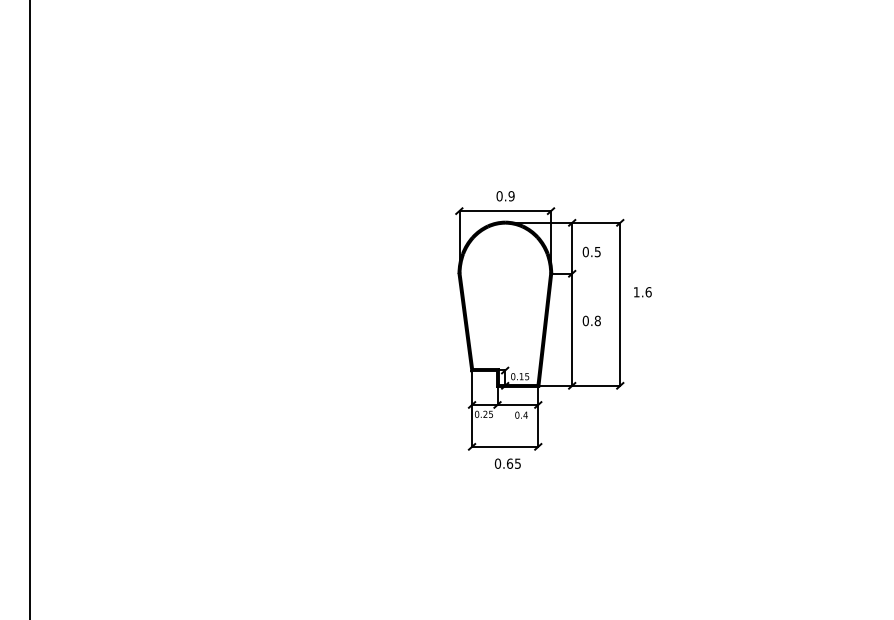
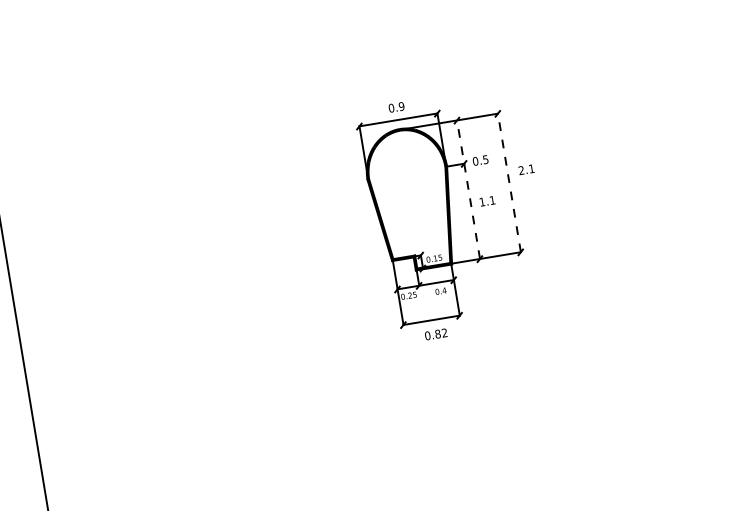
text: (591, 251) -> (480, 160), moved
text: (642, 292) -> (526, 169), 1.6 -> 2.1
line: (572, 303) -> (468, 189), solid -> dashed
line: (620, 303) -> (509, 182), solid -> dashed
text: (591, 320) -> (487, 200), 0.8 -> 1.1
text: (513, 463) -> (440, 333), 0.65 -> 0.82

